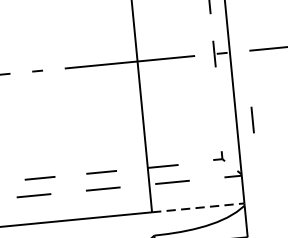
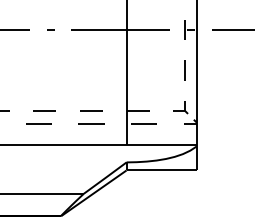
line: (251, 120) -> (184, 70), moved
part: (218, 156) -> (180, 107), size x1.67
line: (199, 207) -> (162, 144), dashed -> solid

